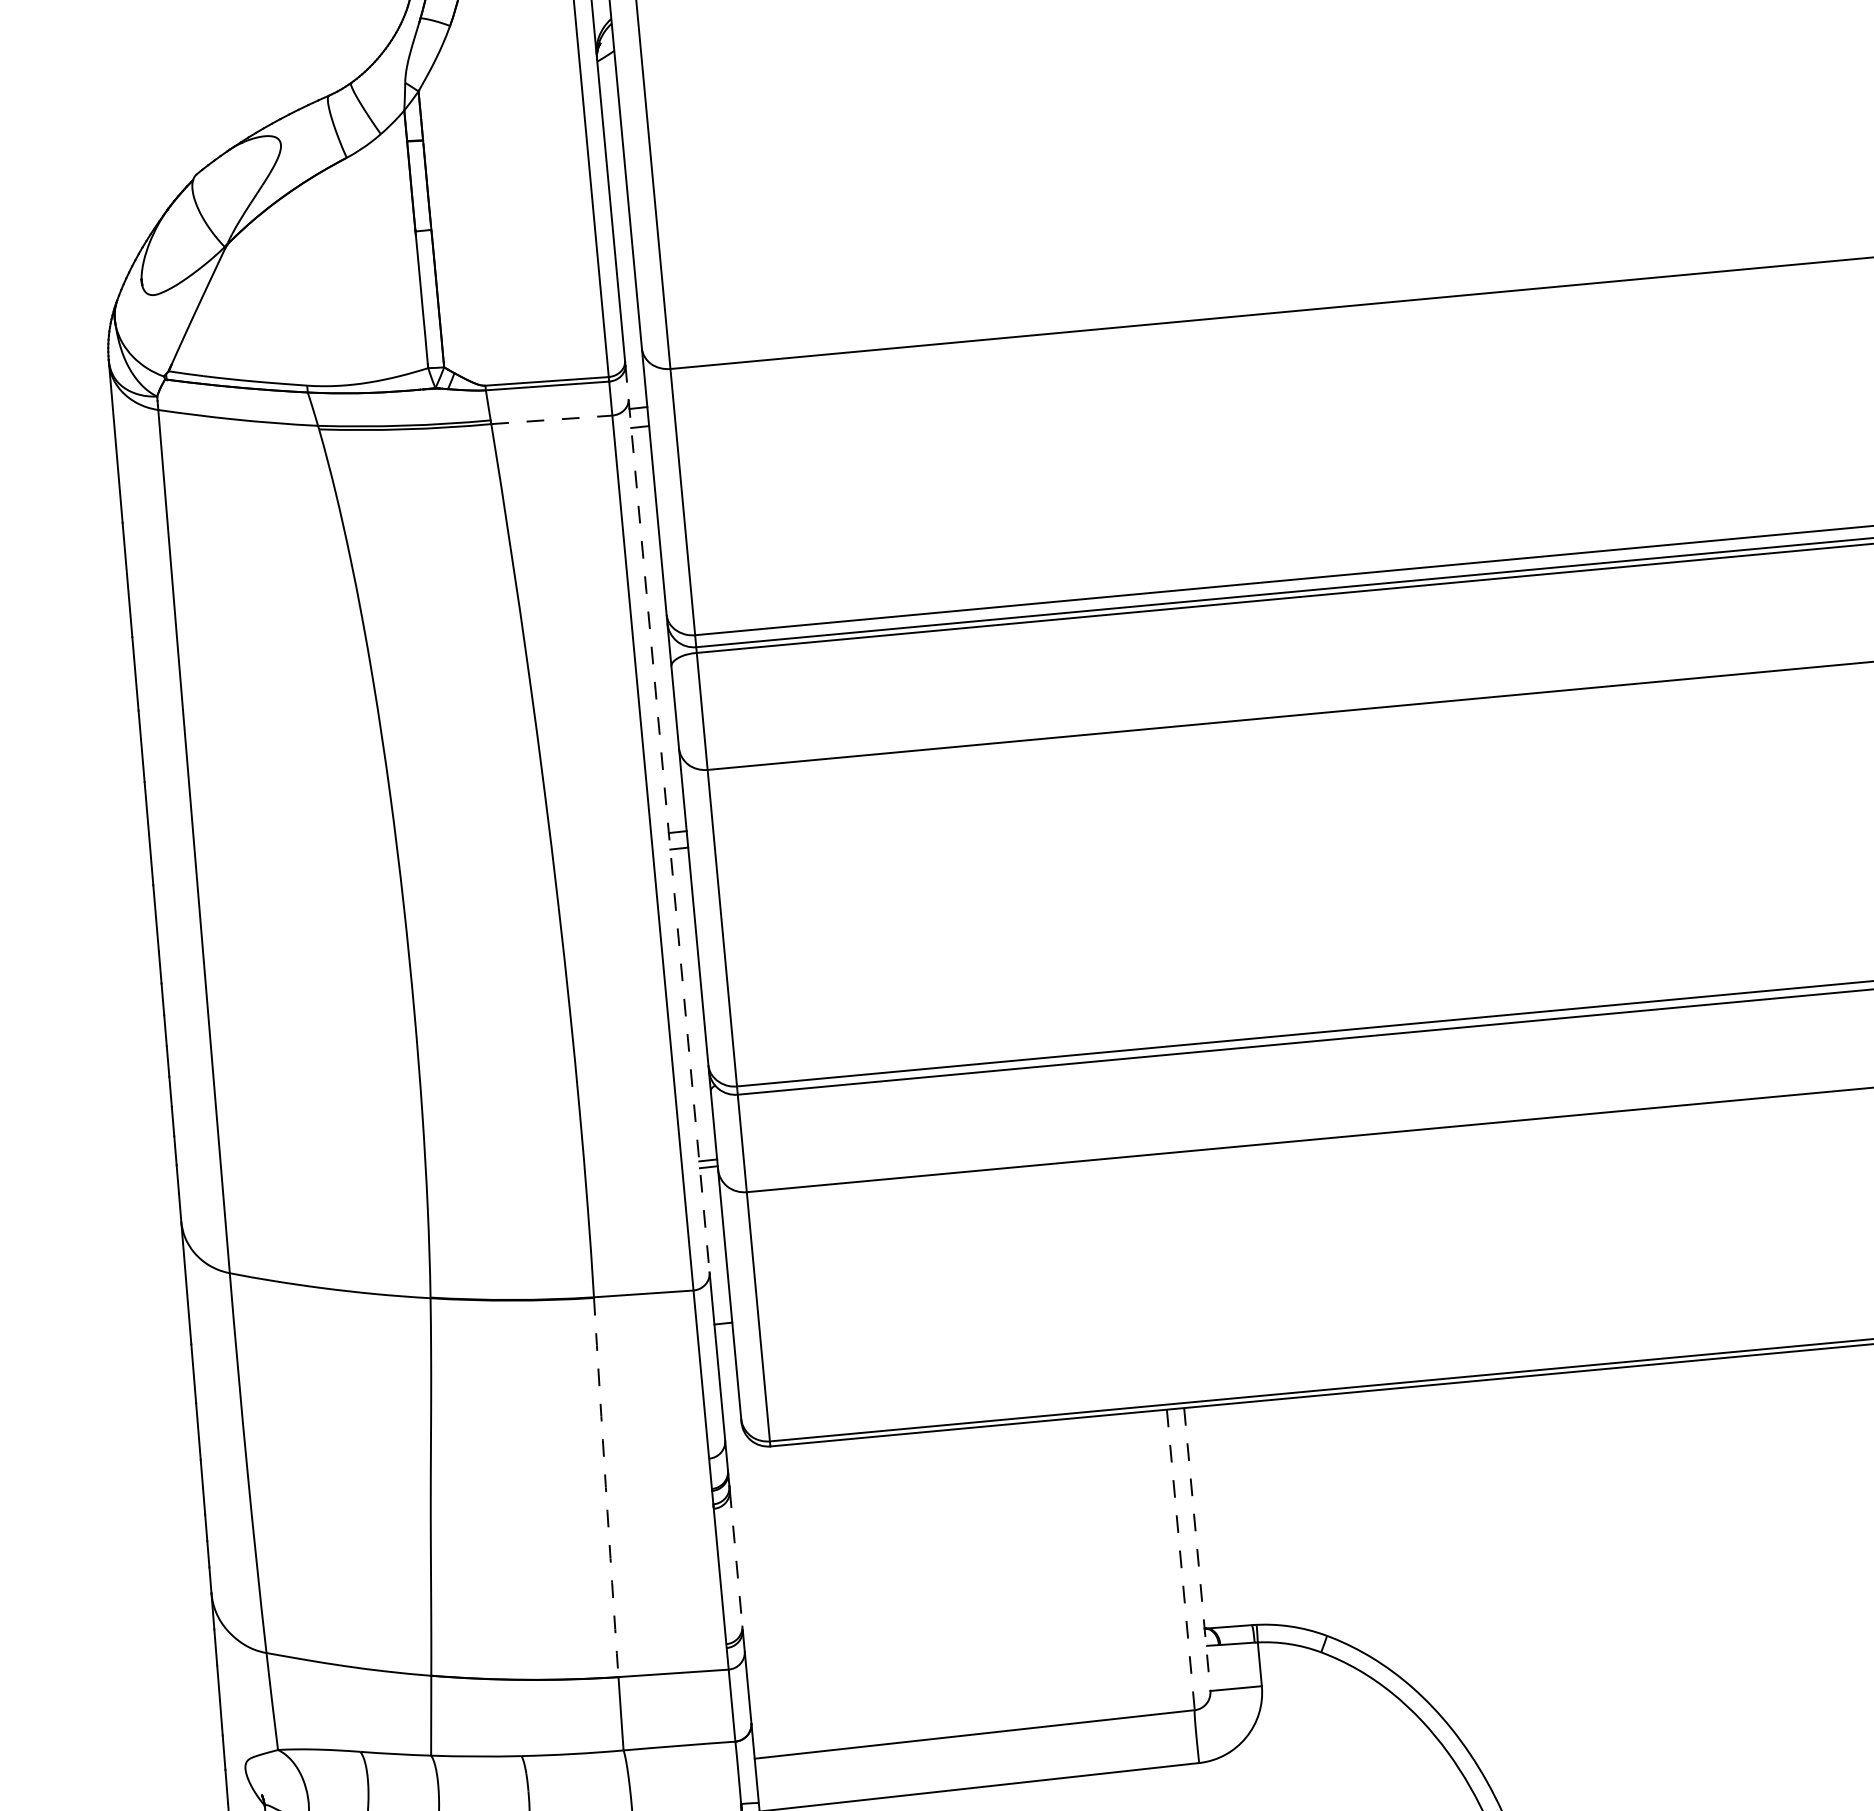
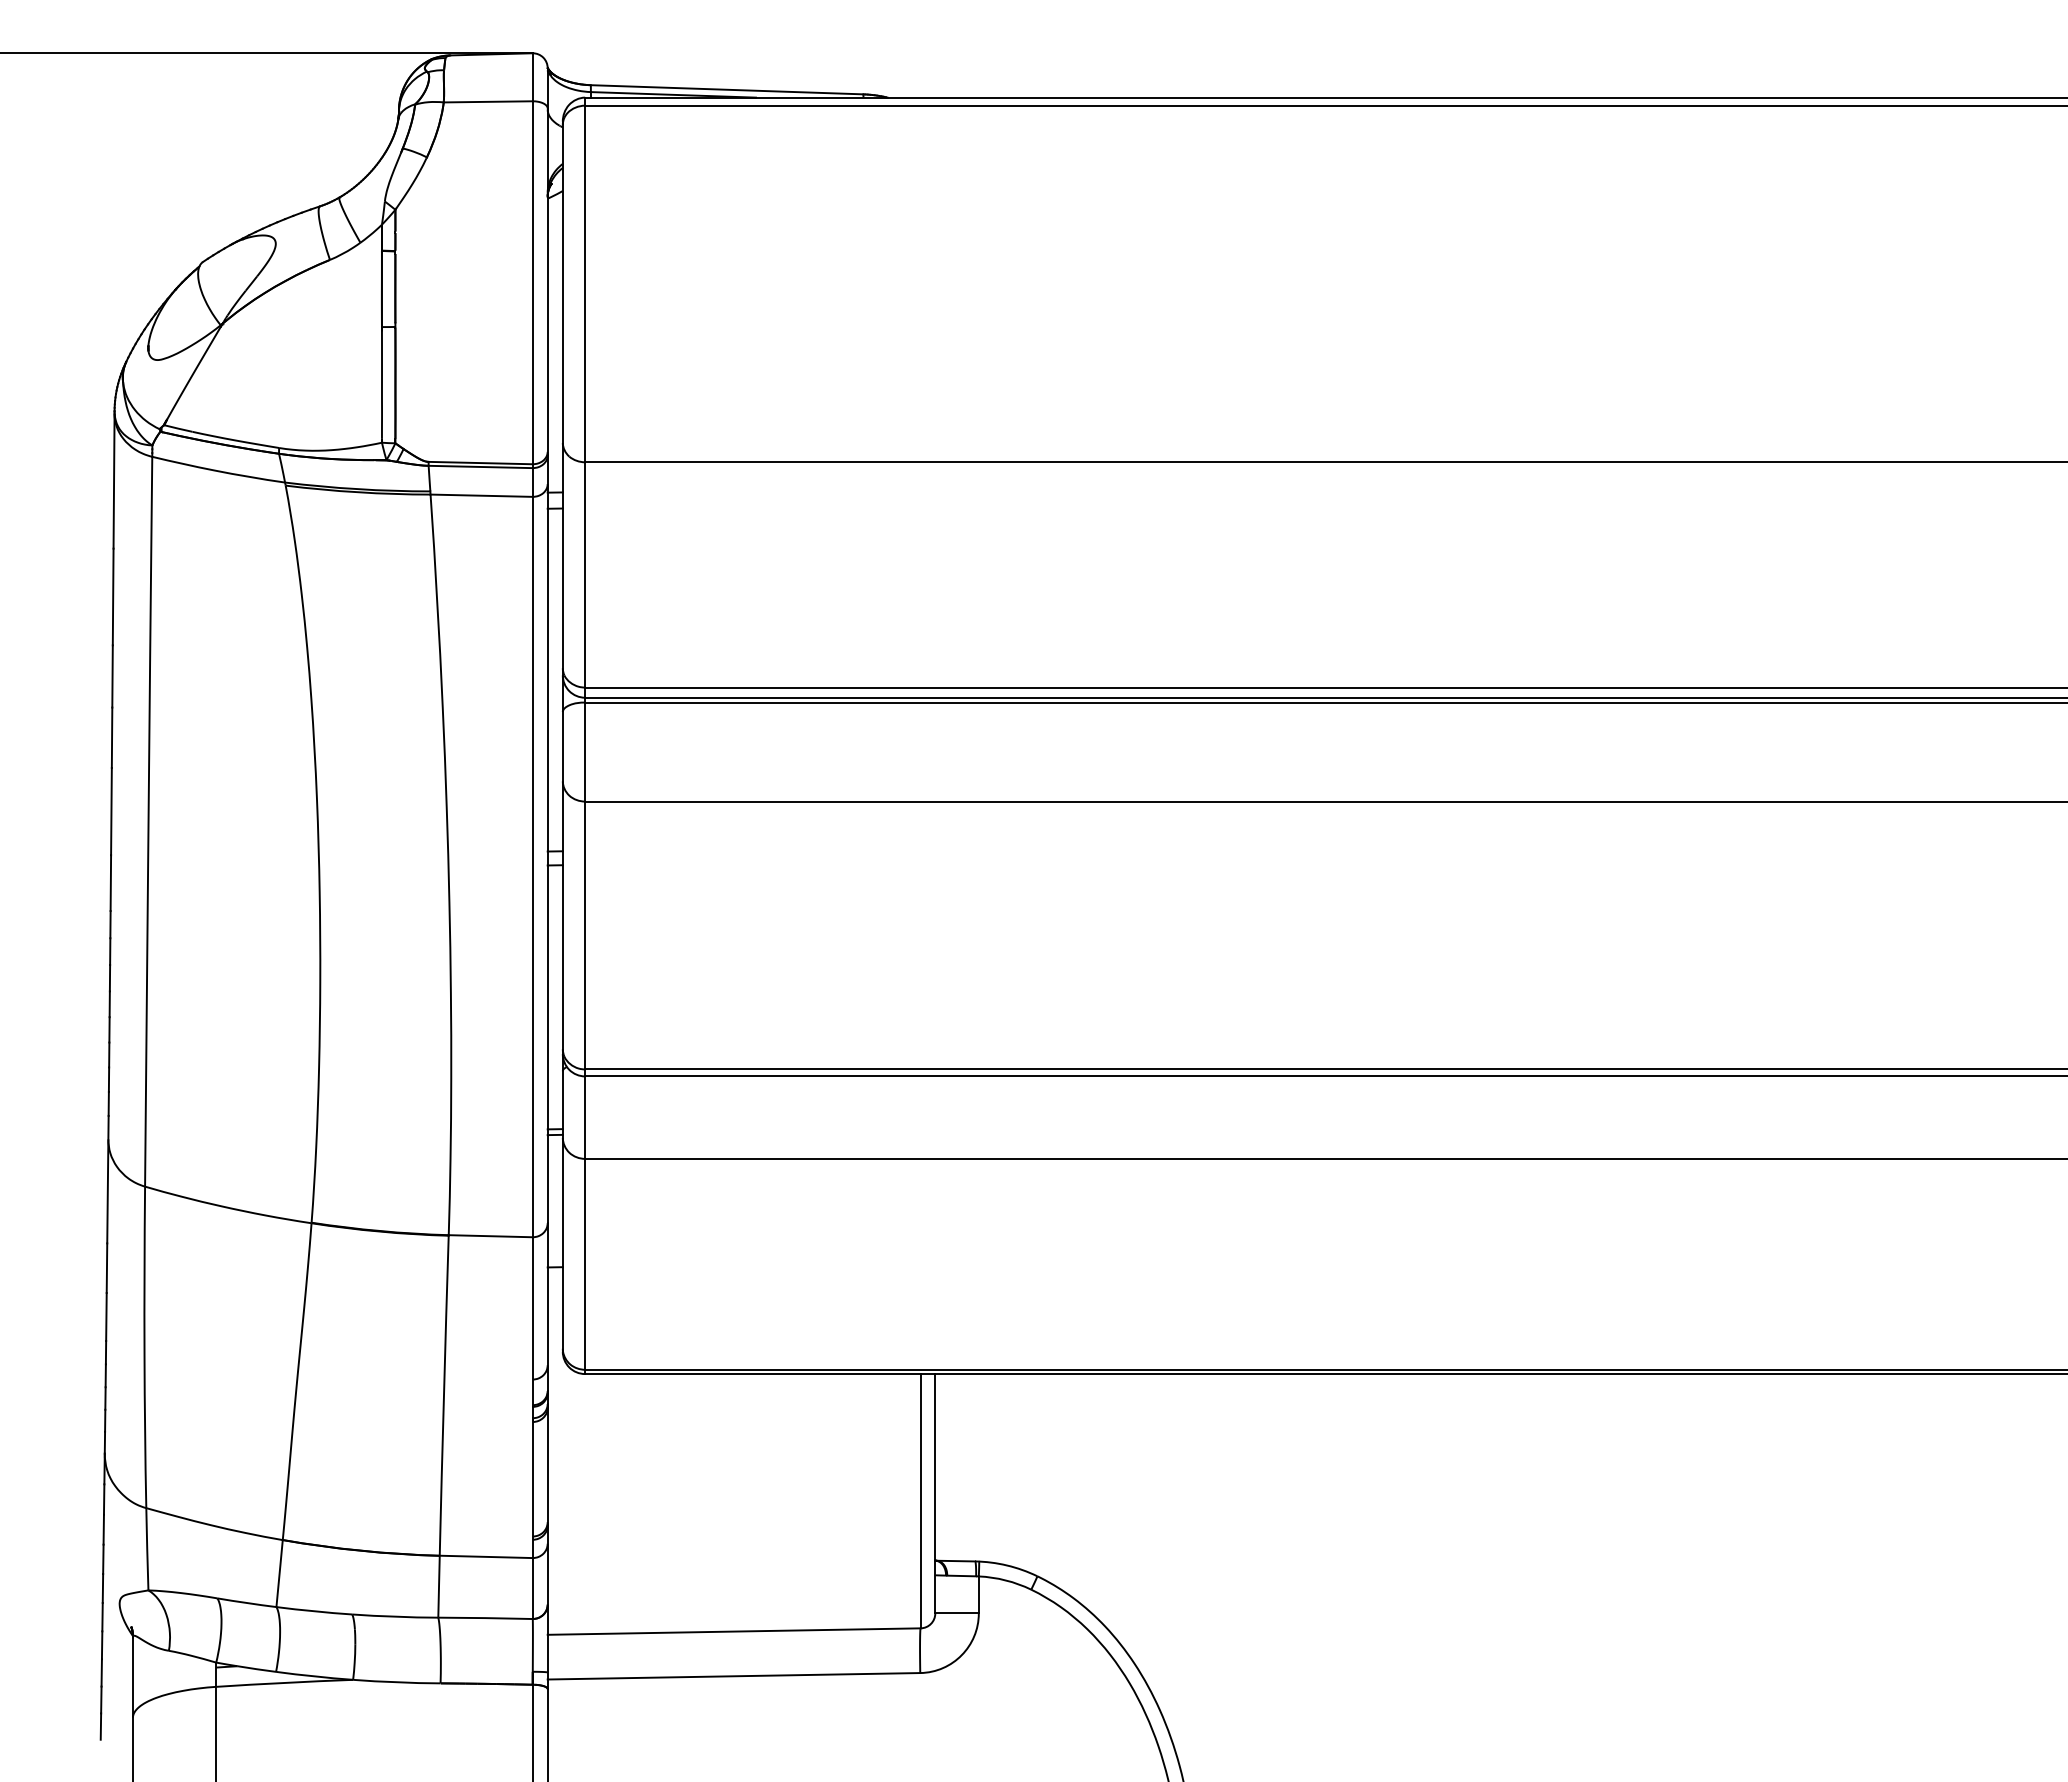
line: (552, 419) -> (482, 495), dashed -> solid
line: (667, 818) -> (547, 839), dashed -> solid
arc: (605, 1487) -> (443, 1395), dashed -> solid
line: (1197, 1549) -> (935, 1493), dashed -> solid
line: (736, 1559) -> (547, 1466), dashed -> solid
line: (1180, 1560) -> (920, 1501), dashed -> solid

